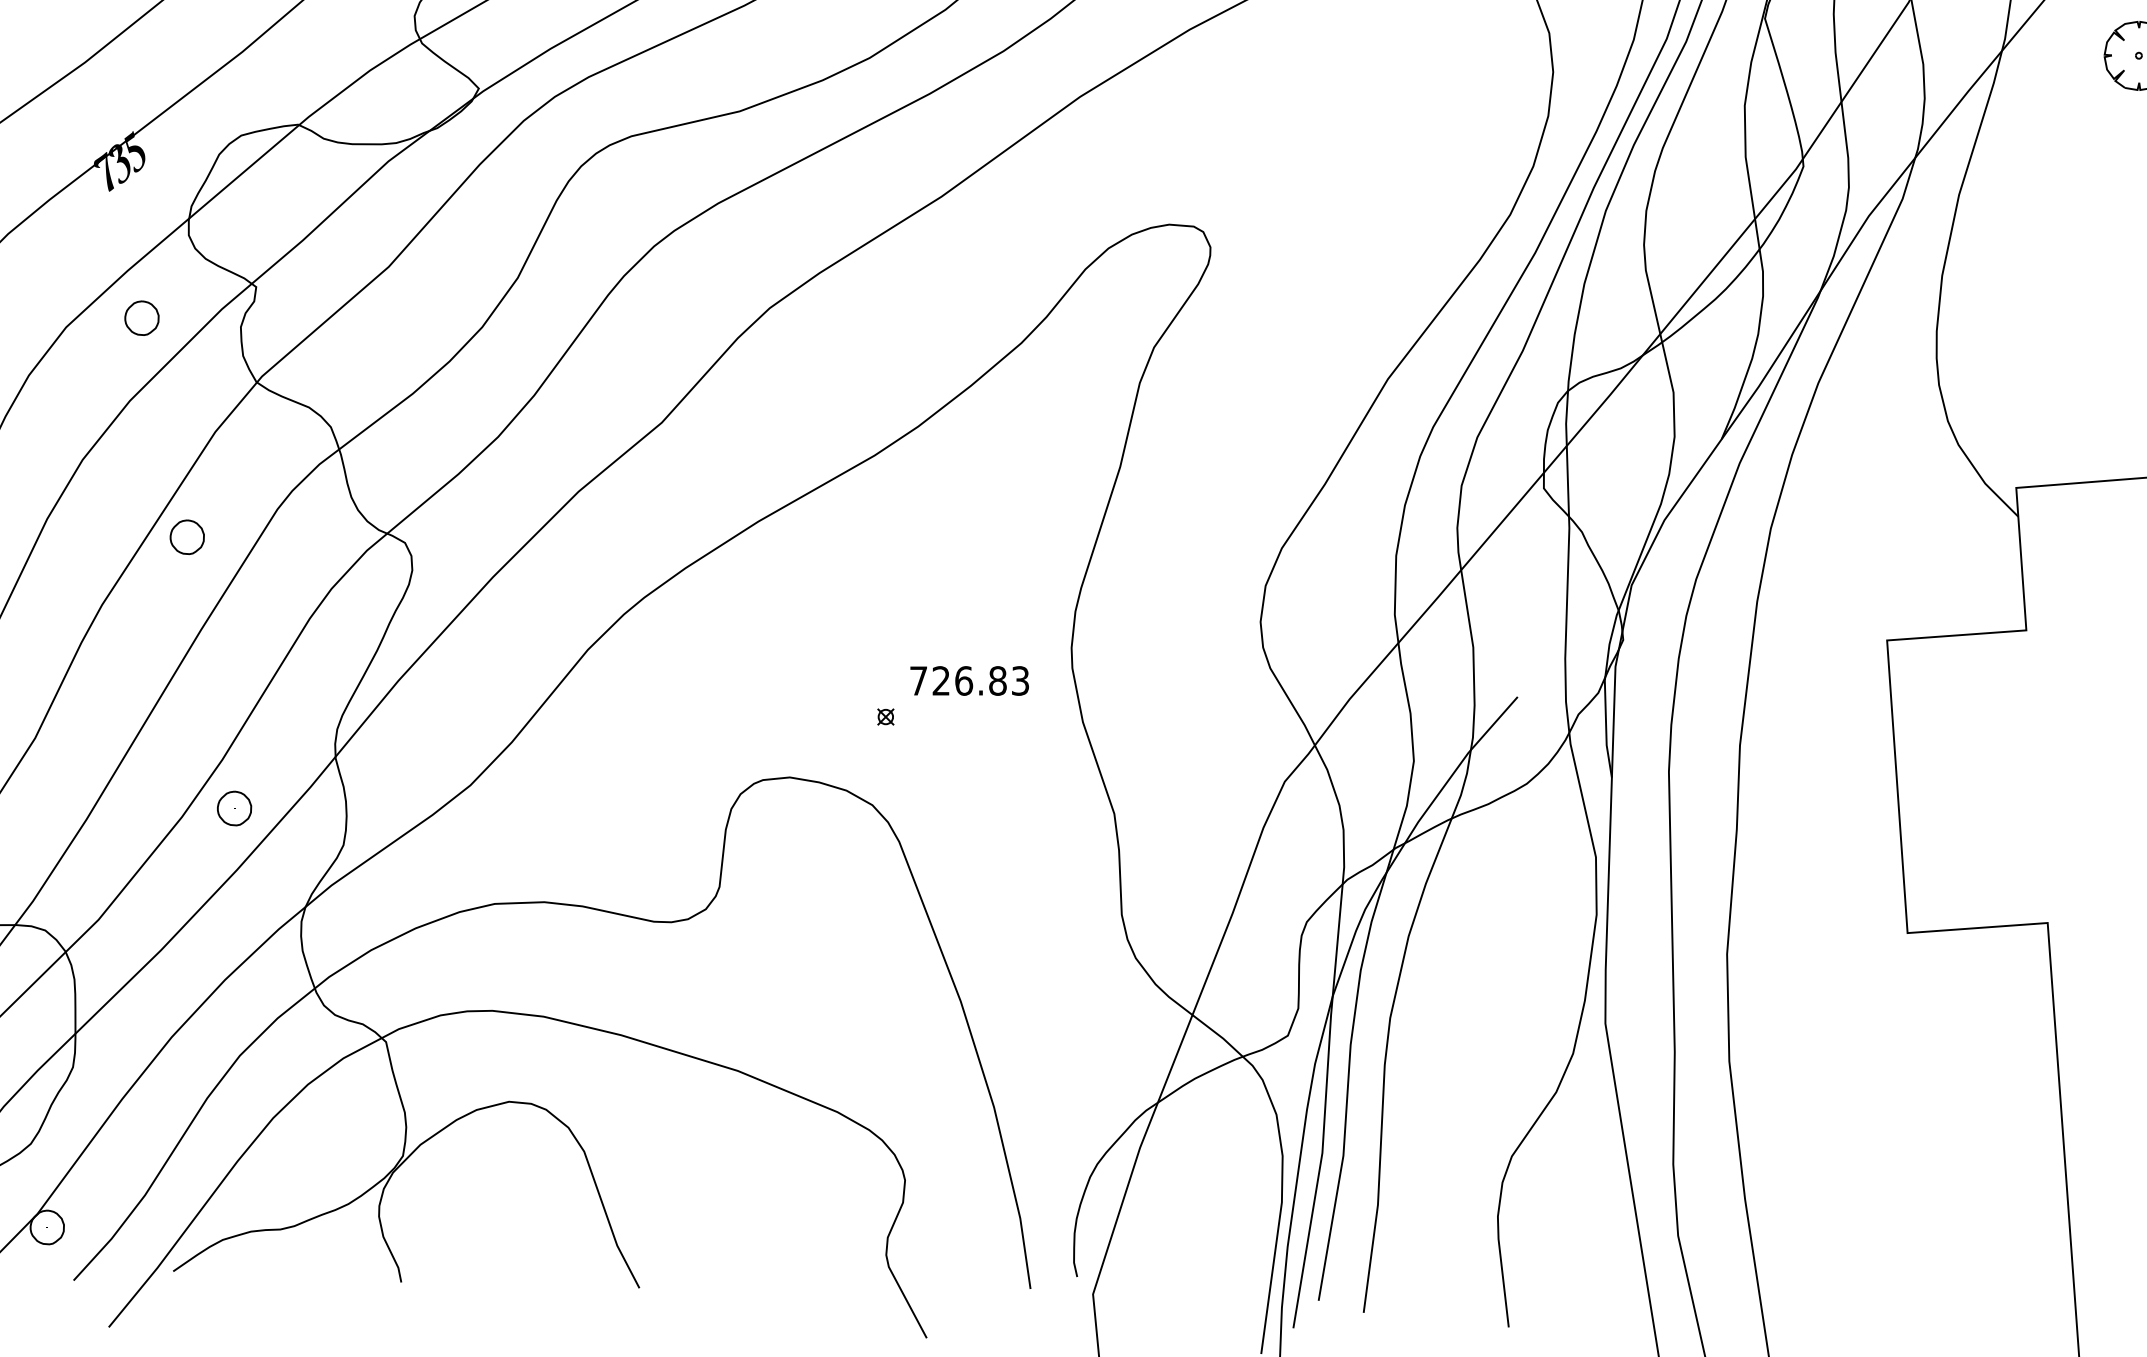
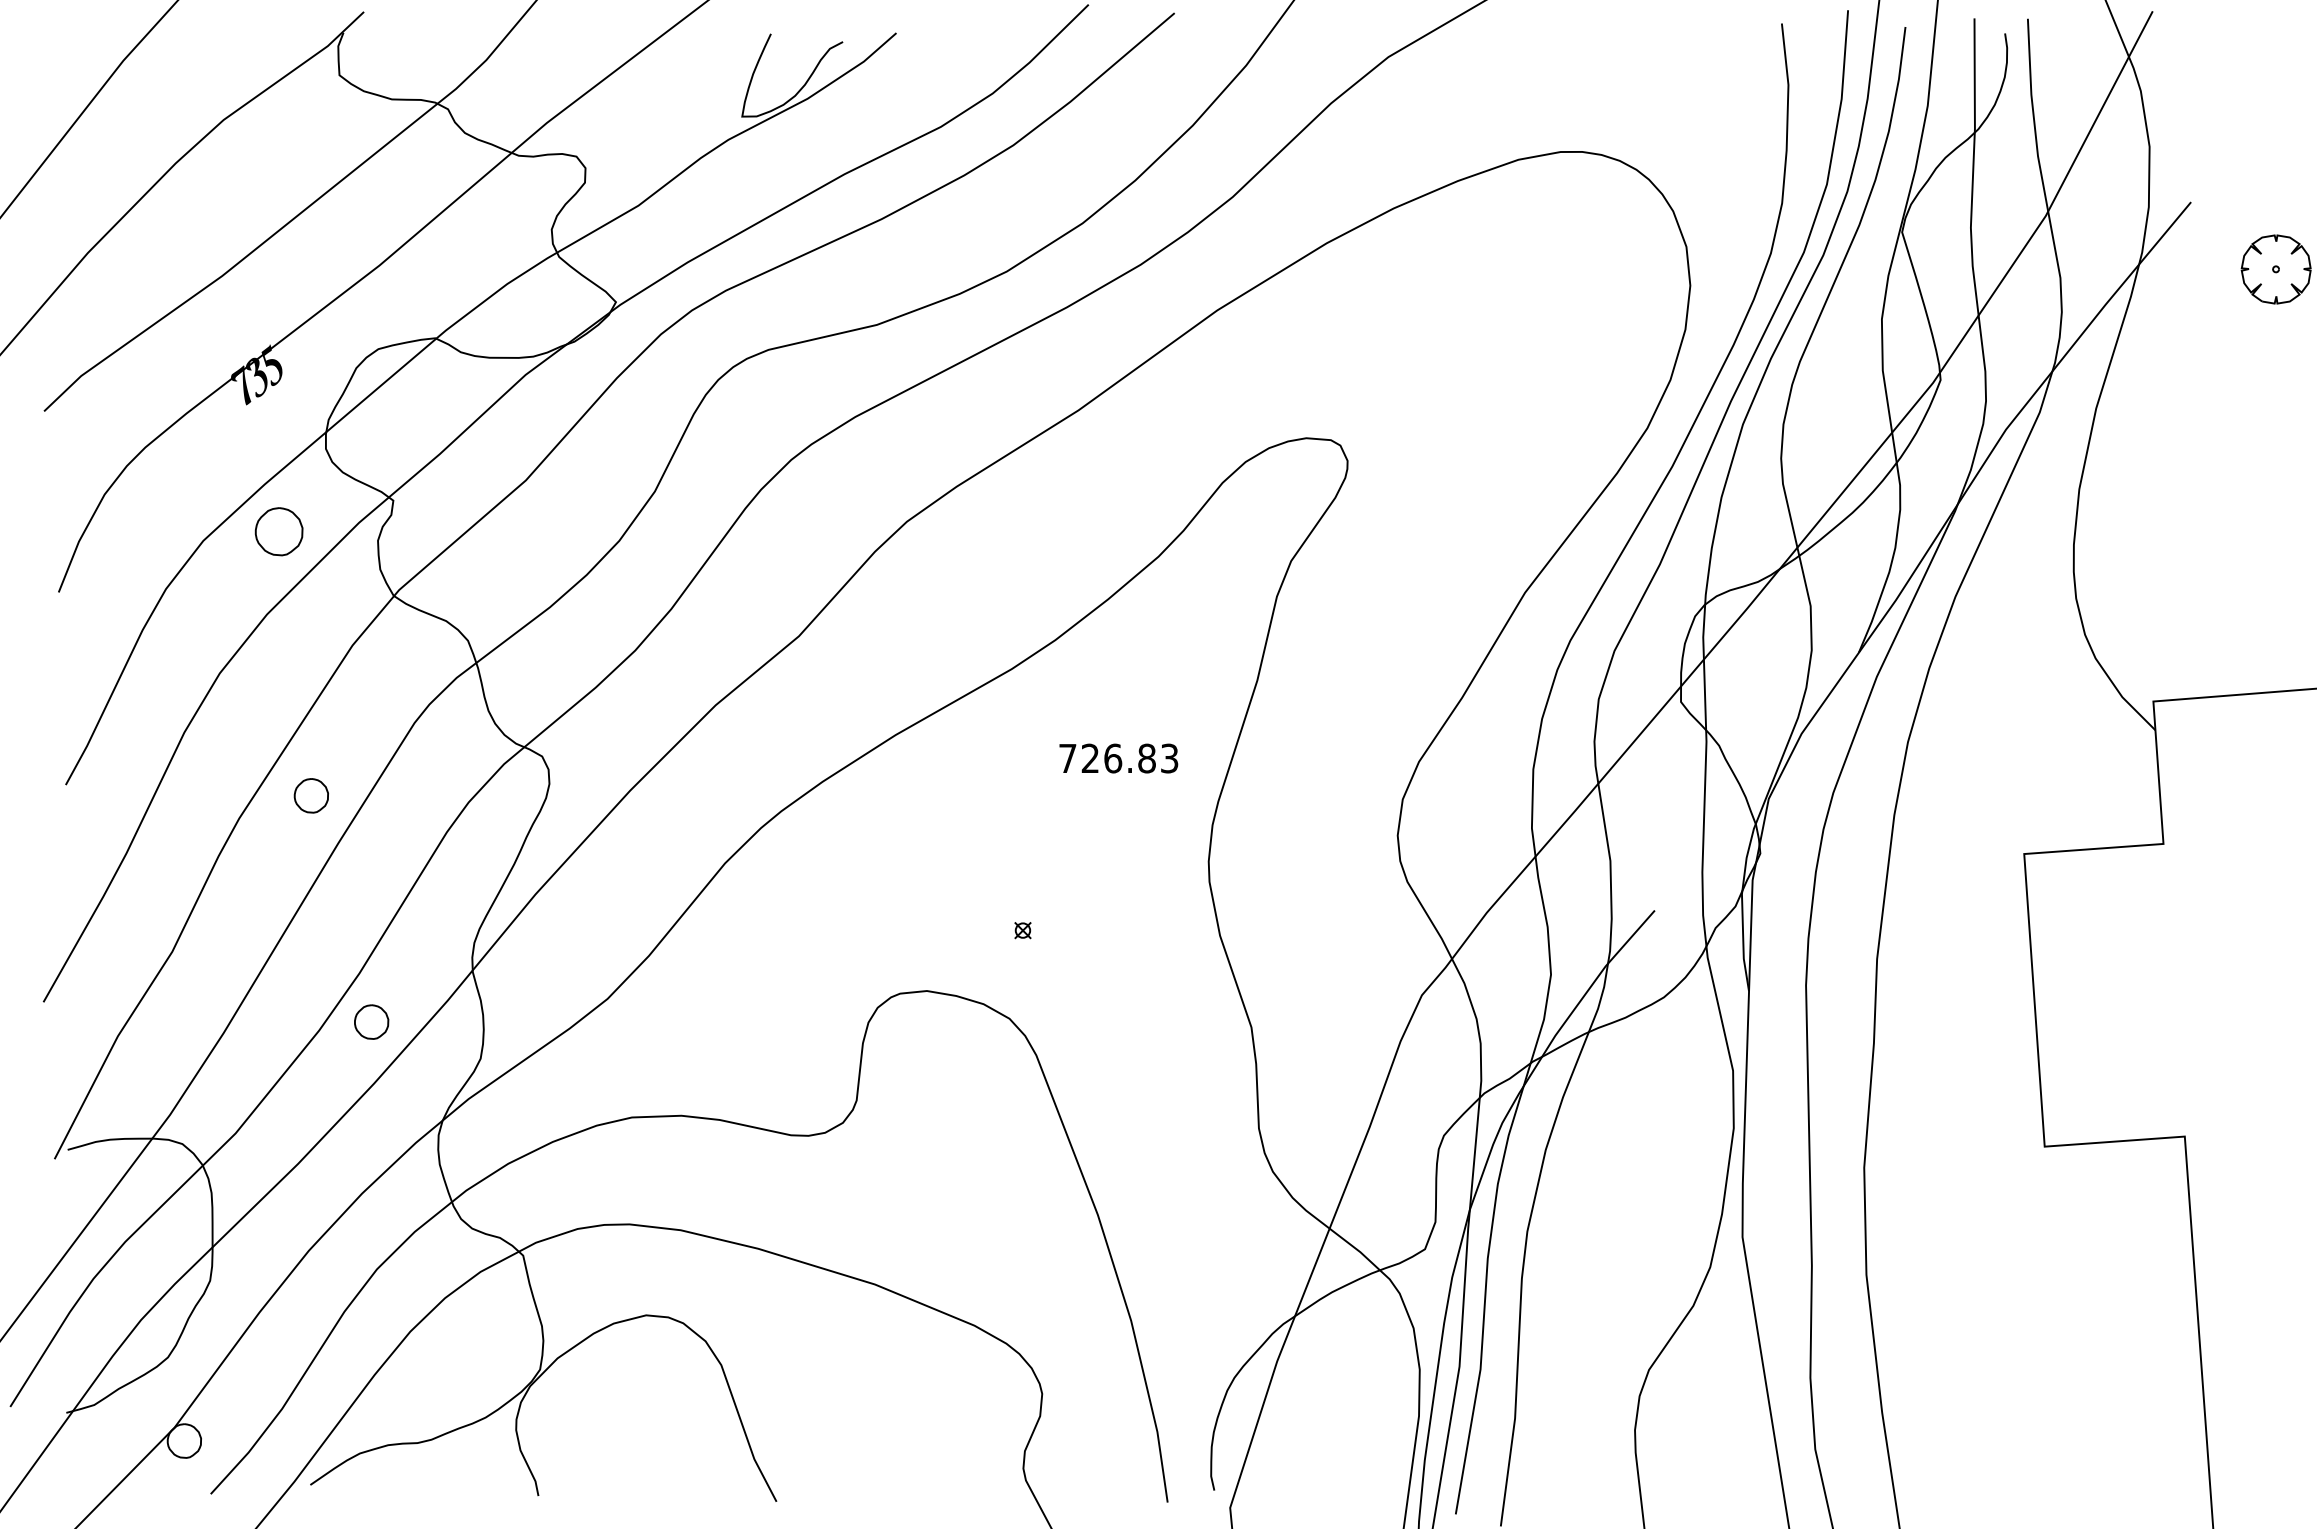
part: (141, 317) -> (278, 531), size x1.4
part: (186, 536) -> (310, 795), moved
text: (969, 680) -> (1118, 758), moved

